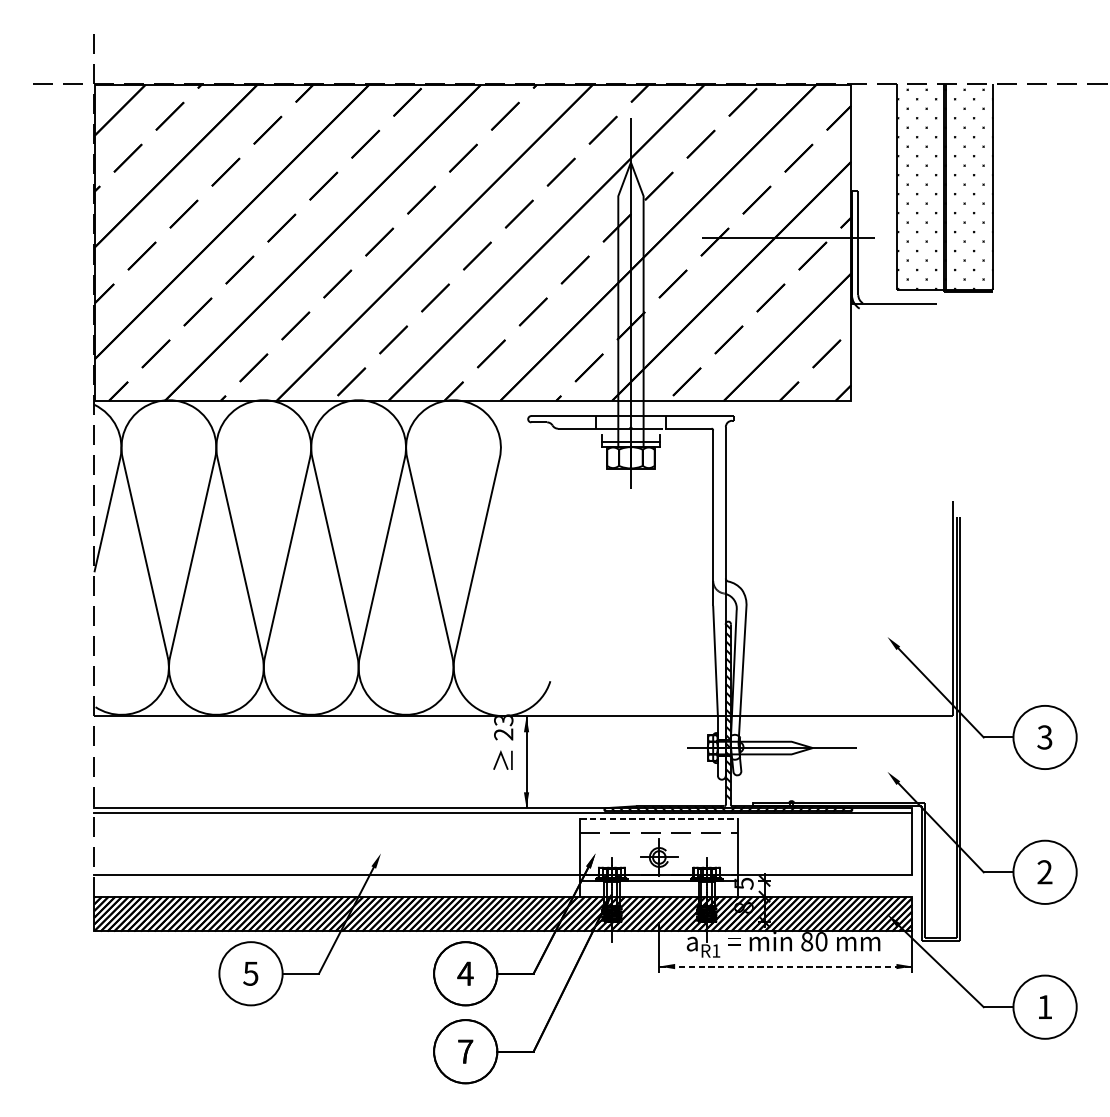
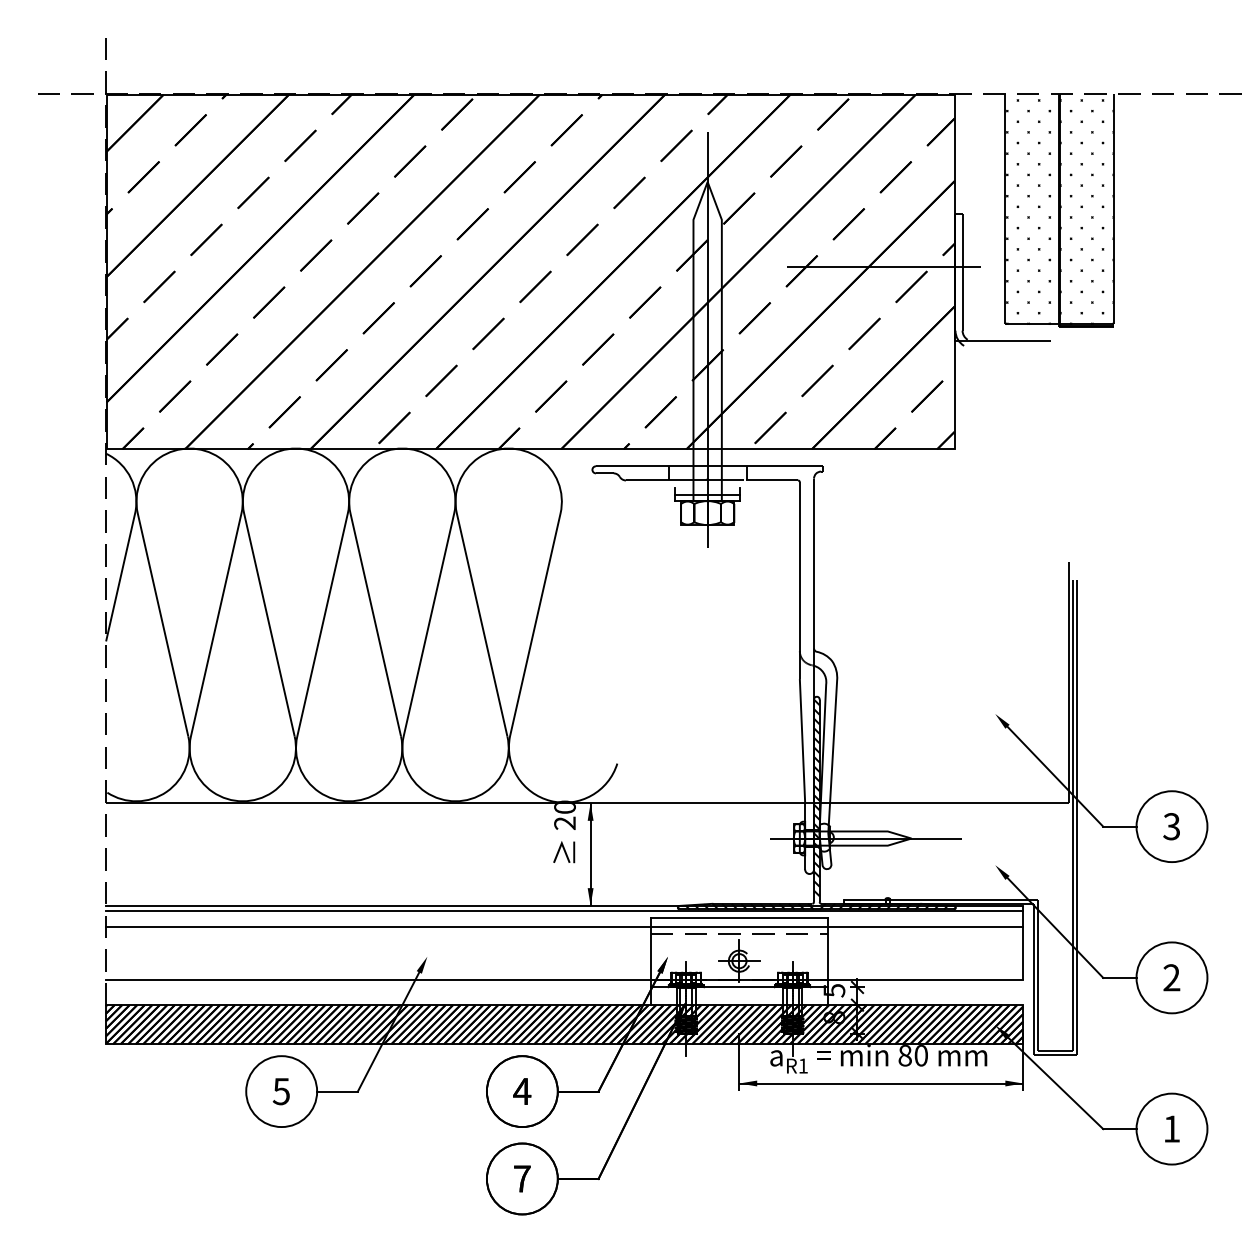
text: (503, 720) -> (564, 807), 23 -> 20
line: (659, 819) -> (739, 918), dashed -> solid
line: (503, 827) -> (564, 927), added
line: (786, 966) -> (881, 1083), dashed -> solid

